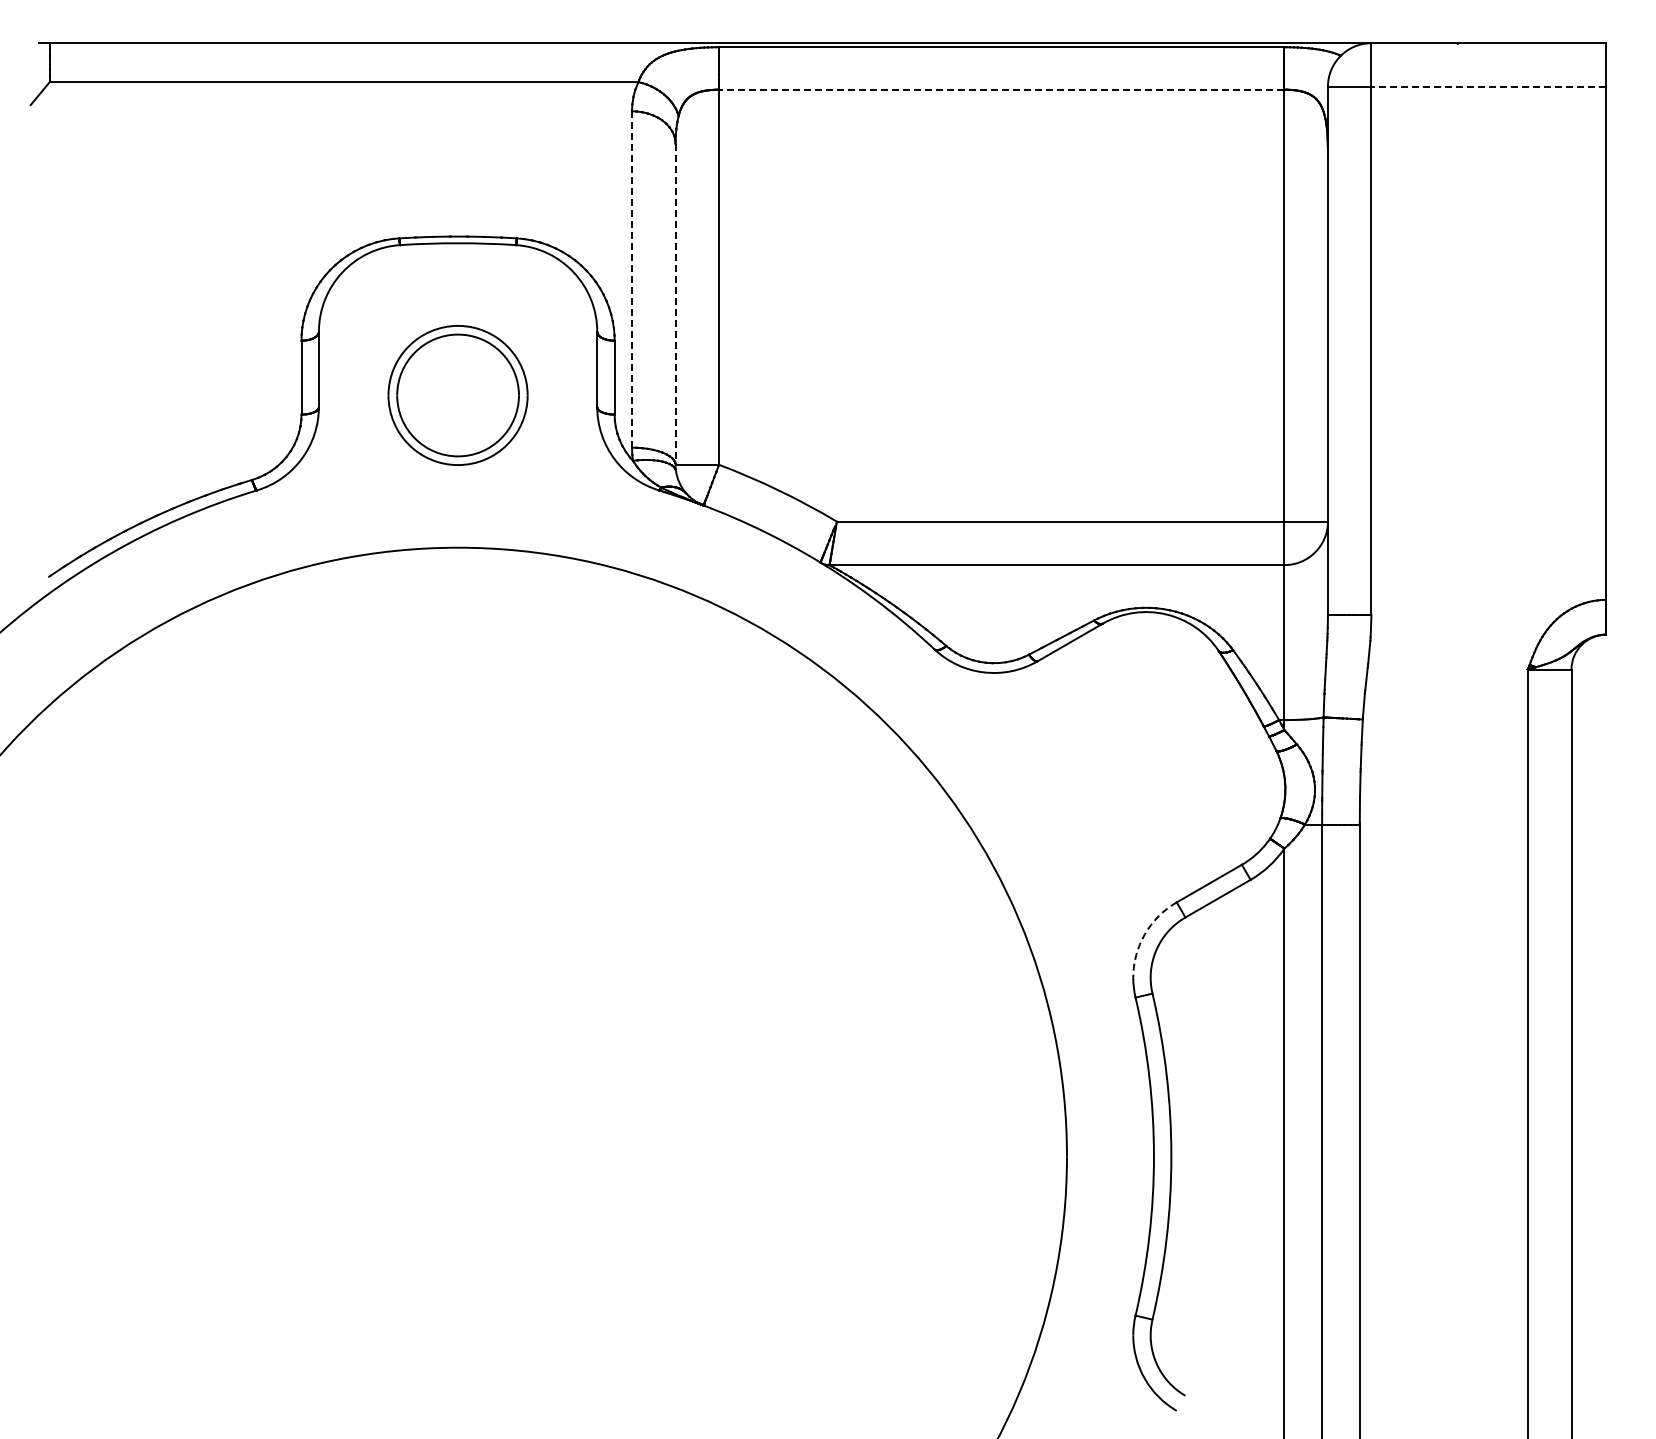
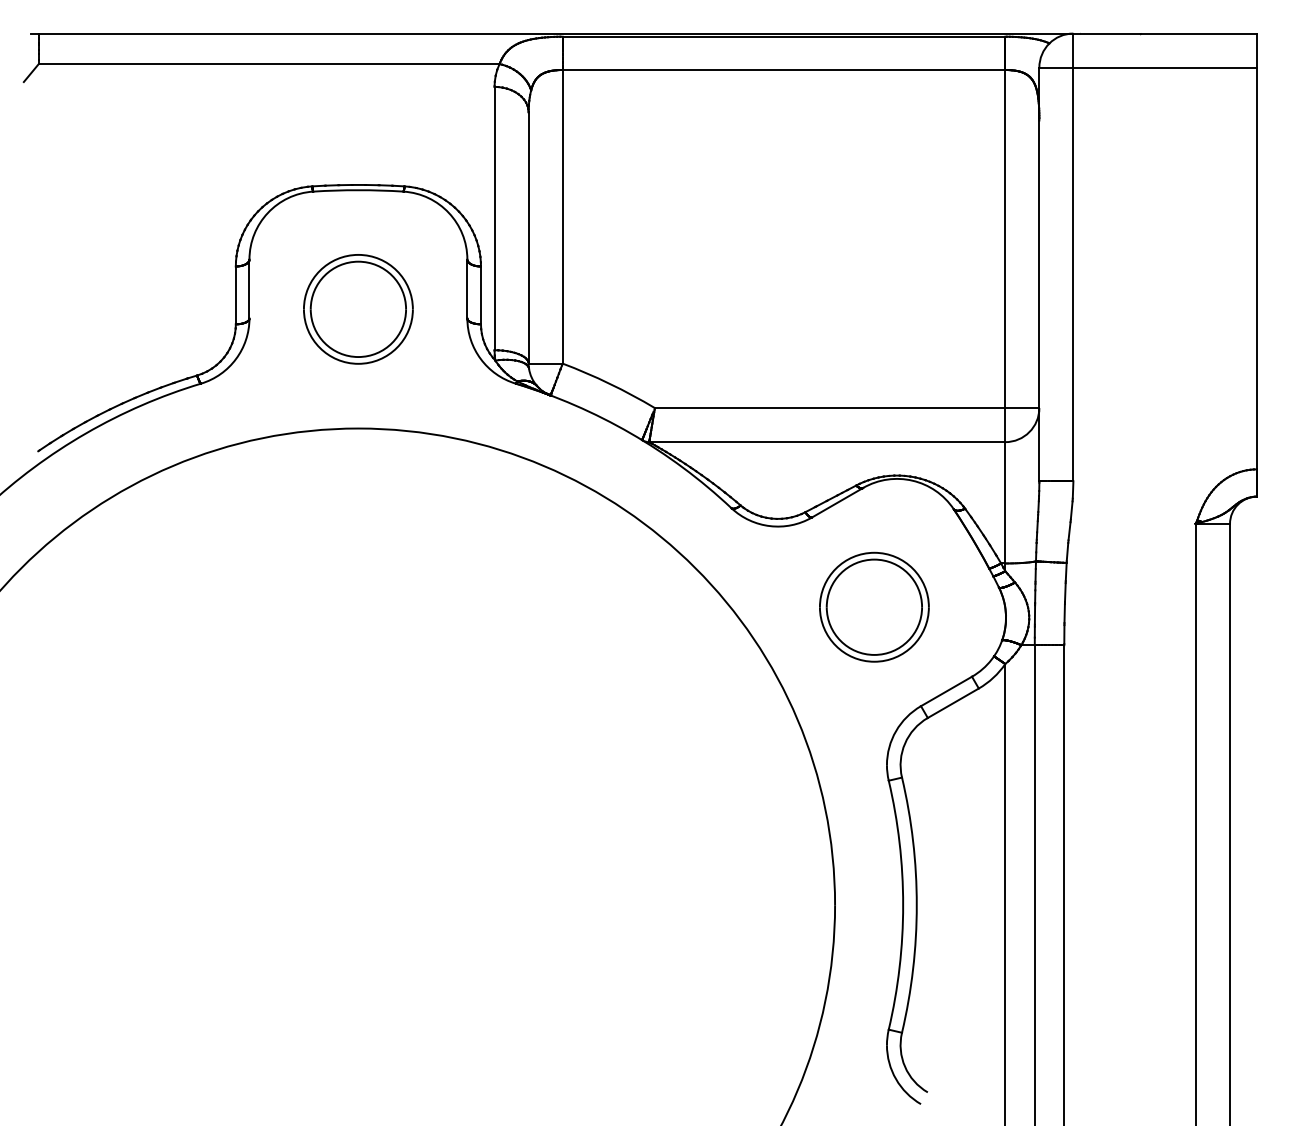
line: (1488, 86) -> (1165, 67), dashed -> solid
line: (1001, 89) -> (783, 69), dashed -> solid
line: (632, 279) -> (494, 218), dashed -> solid
line: (675, 304) -> (528, 238), dashed -> solid
part: (1116, 775) -> (873, 606), added
arc: (1144, 934) -> (895, 731), dashed -> solid

